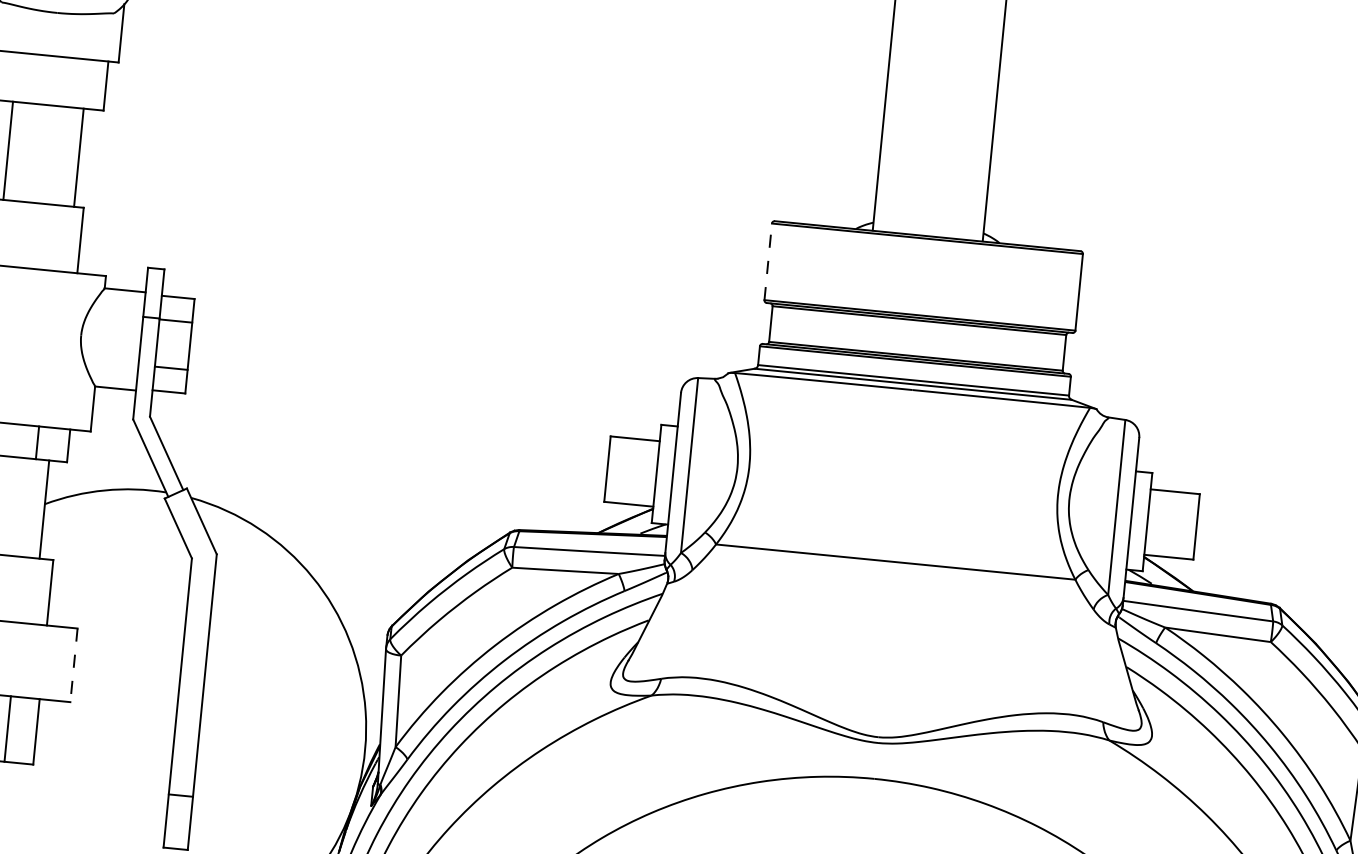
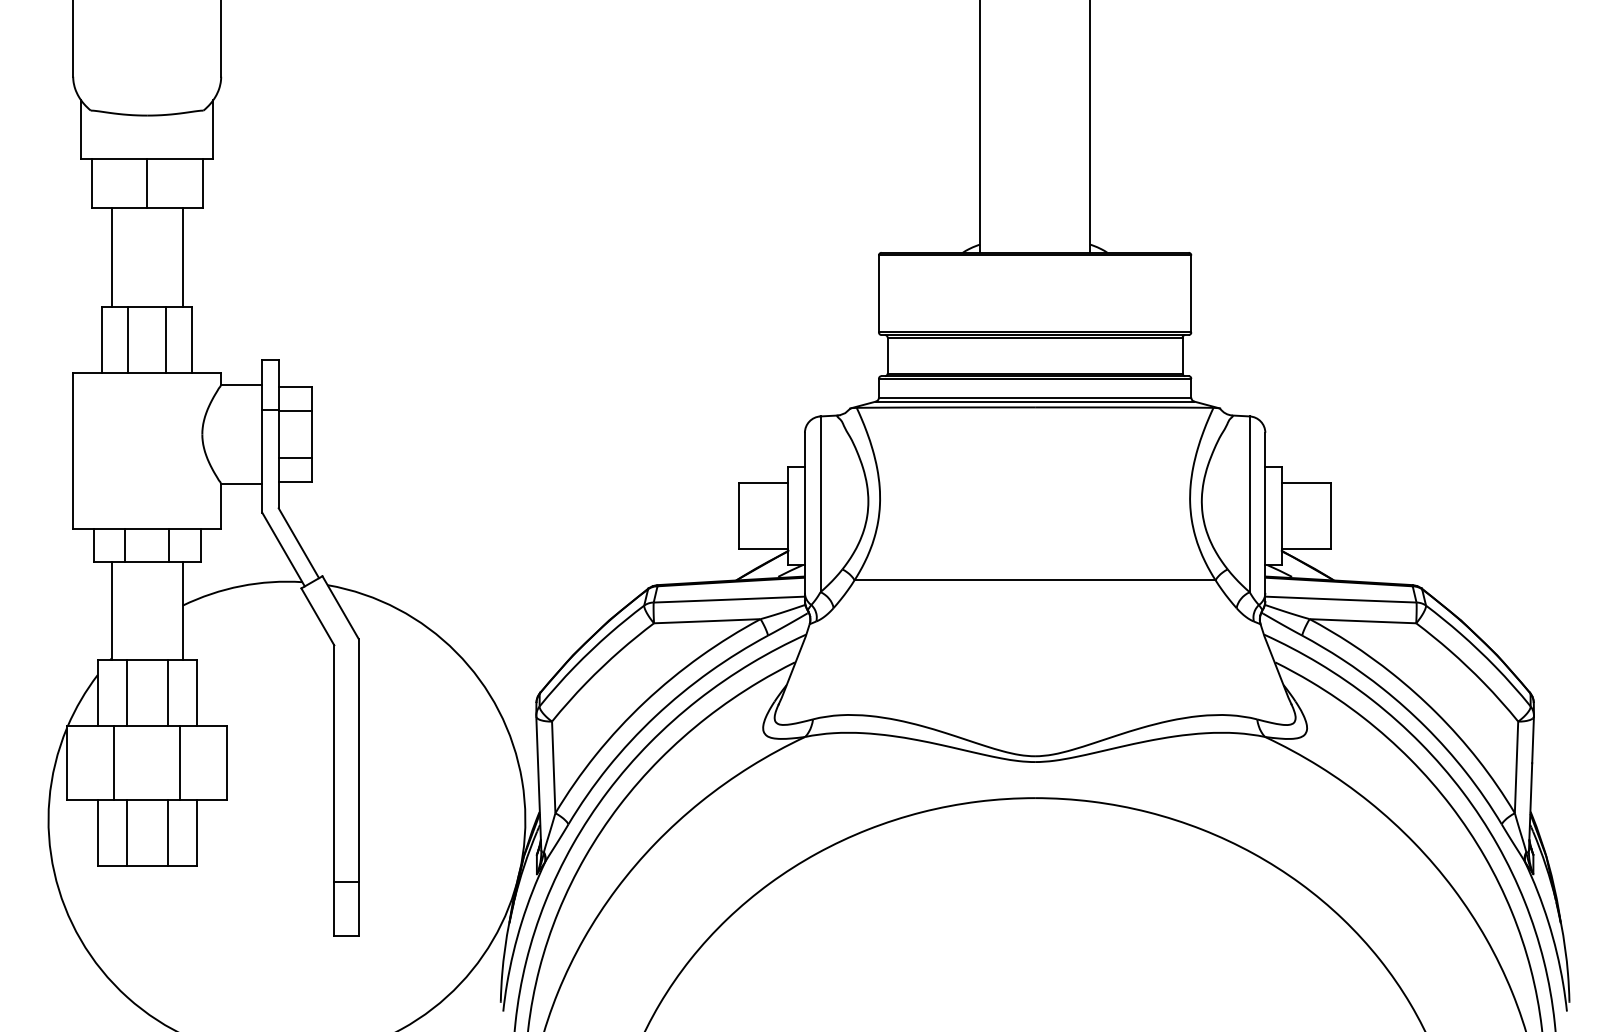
line: (51, 80) -> (147, 183), added
line: (16, 233) -> (128, 339), added
line: (53, 237) -> (165, 339), added
line: (767, 261) -> (878, 293), dashed -> solid
line: (21, 590) -> (167, 693), added
line: (27, 661) -> (180, 763), added
line: (74, 665) -> (227, 763), dashed -> solid

